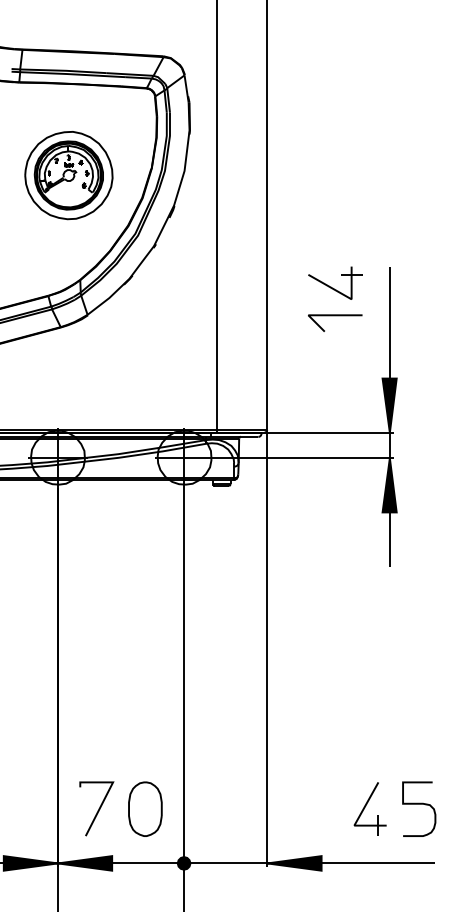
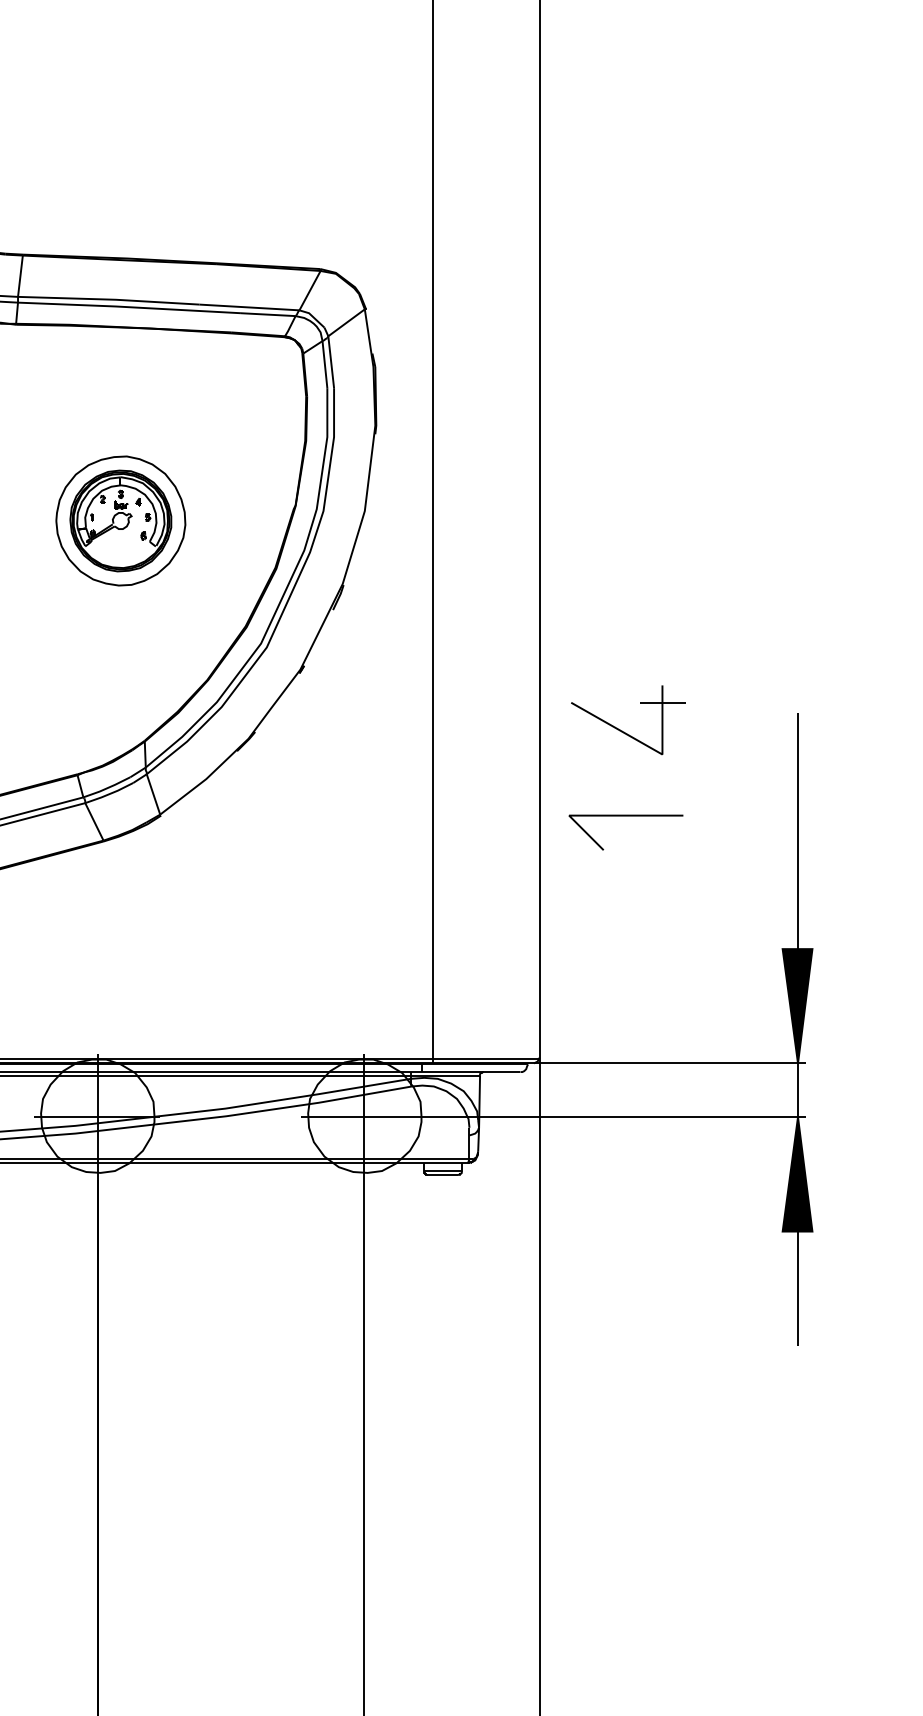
part: (68, 175) -> (119, 520), size x0.7
part: (335, 282) -> (628, 718), moved
line: (335, 316) -> (626, 818), moved

